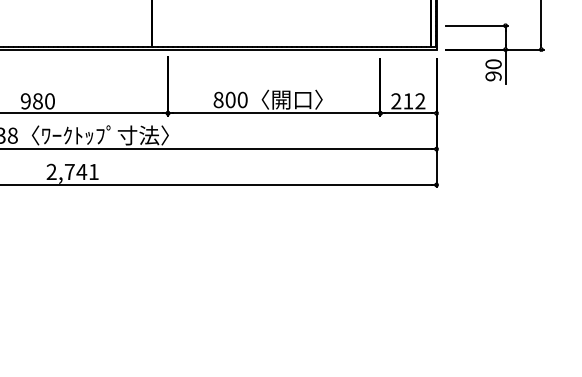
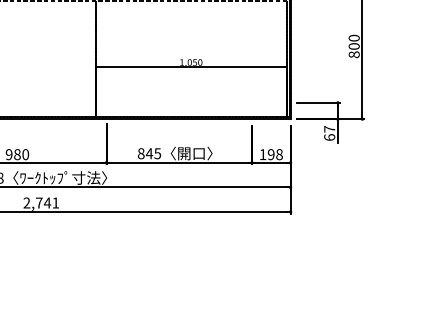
text: (493, 69) -> (329, 132), 90 -> 67
text: (236, 99) -> (153, 153), 800 -> 845
text: (407, 101) -> (270, 154), 212 -> 198

